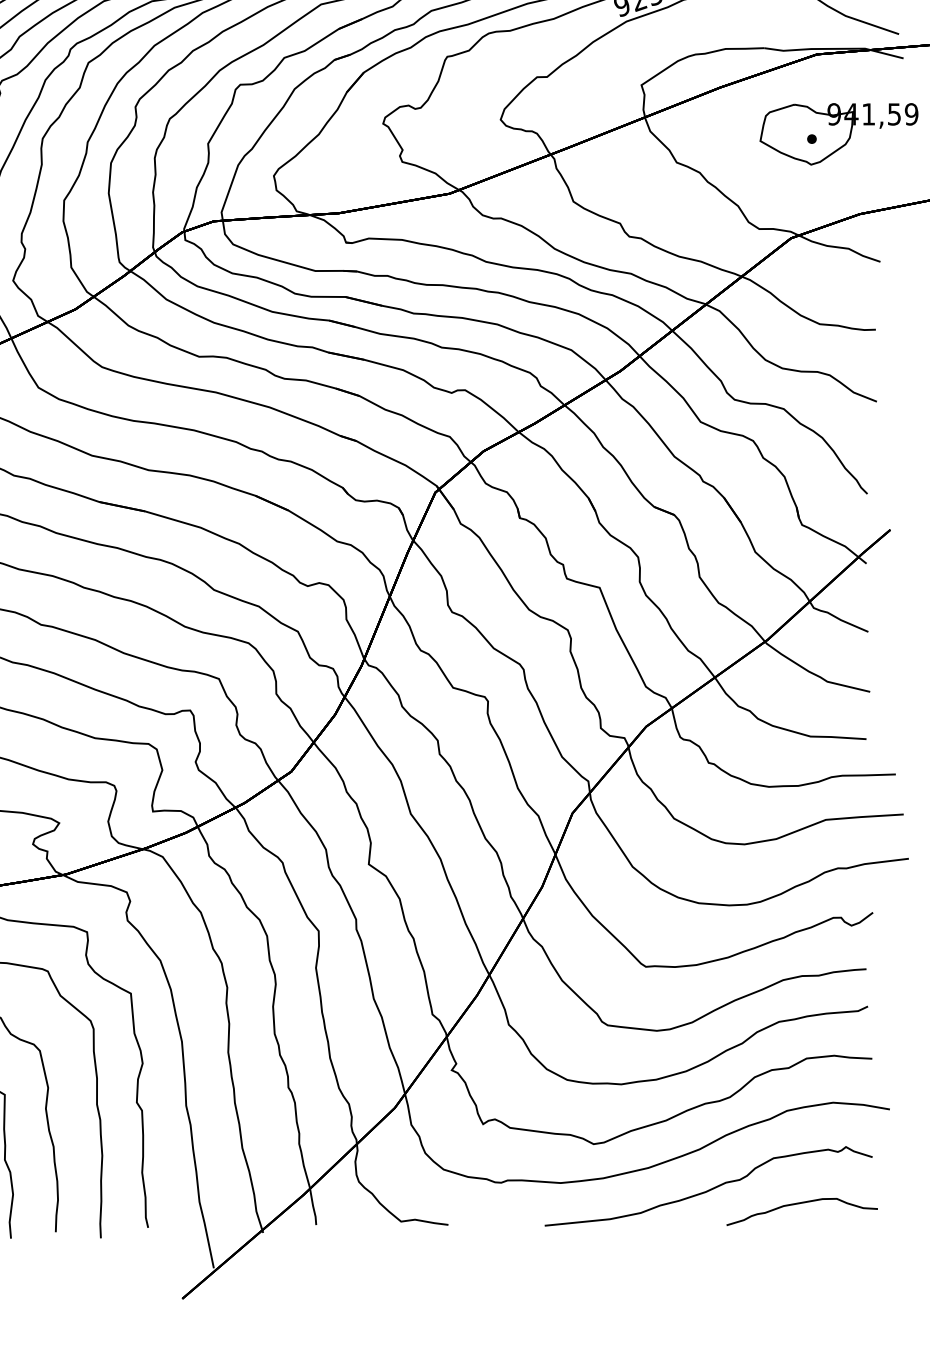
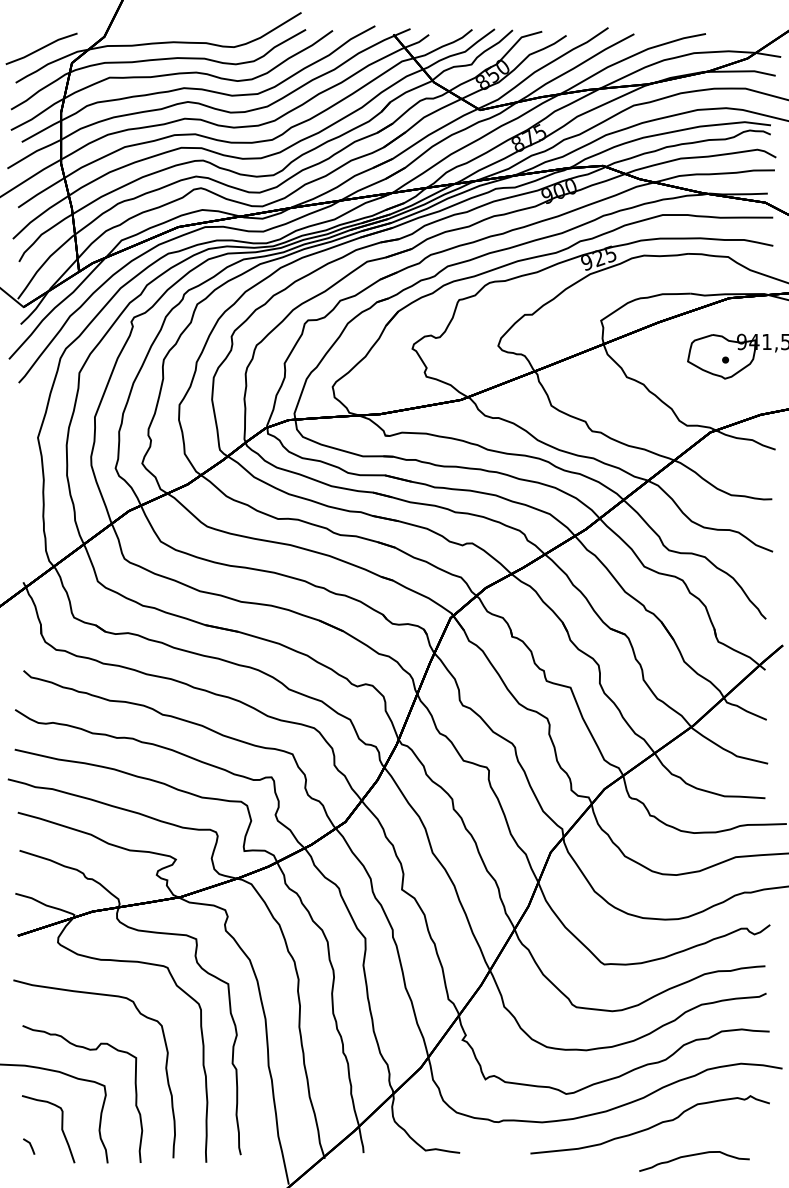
curve: (798, 1205) -> (691, 1156), moved

